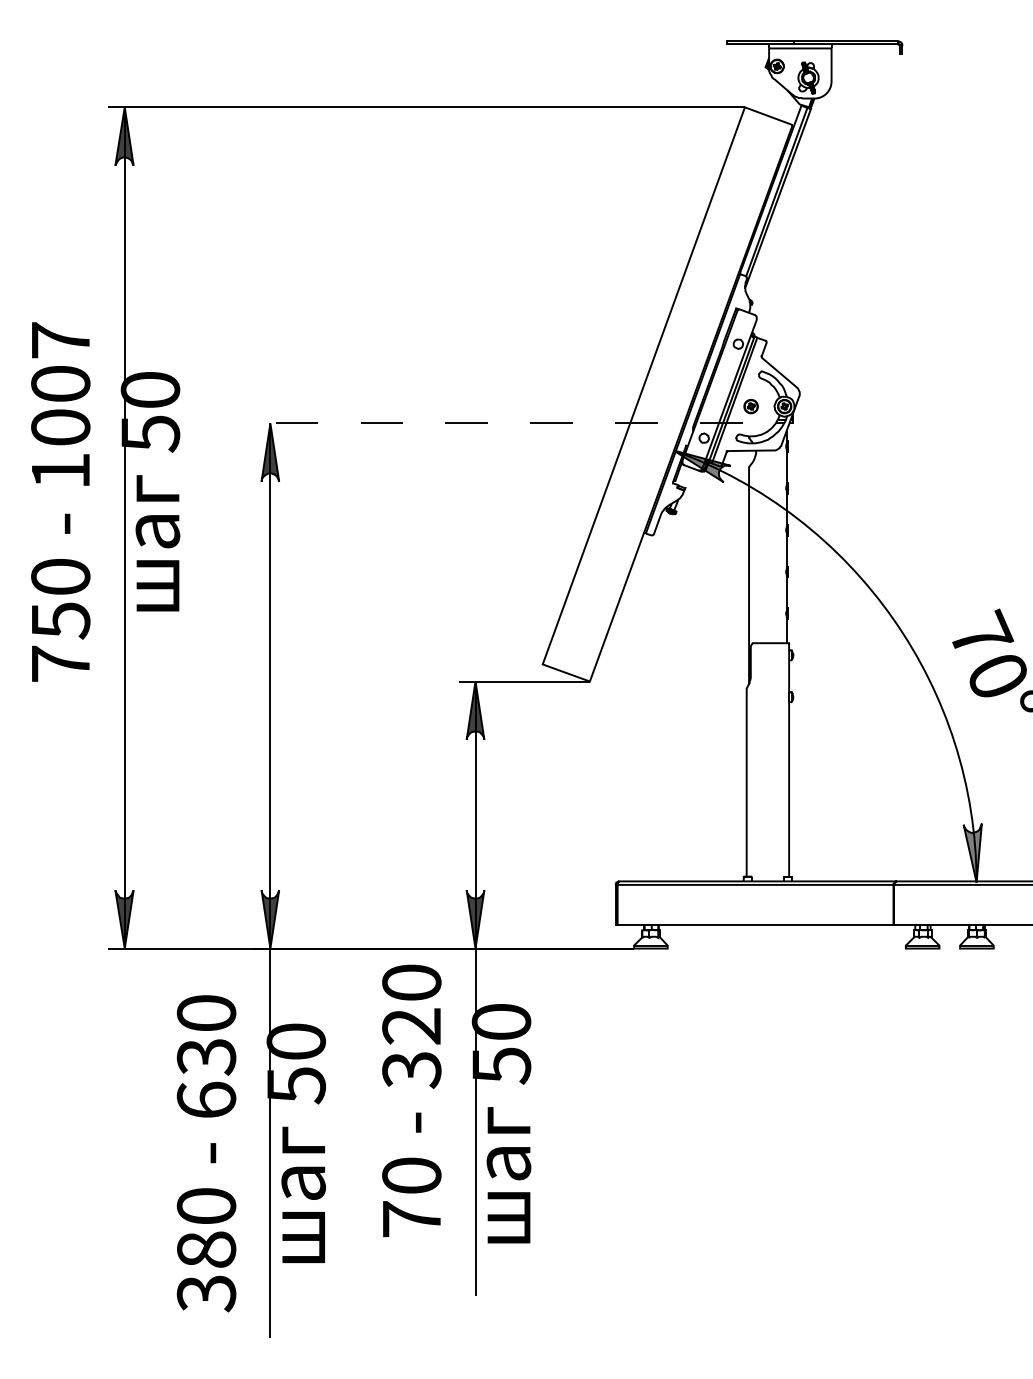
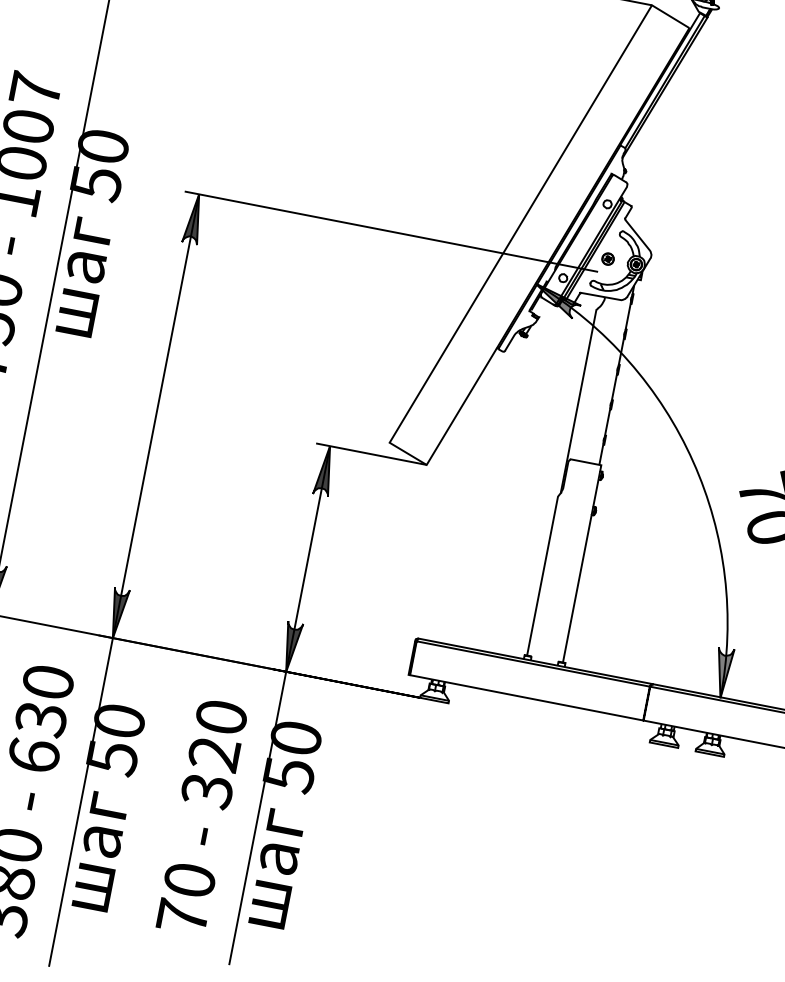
line: (497, 423) -> (391, 231), dashed -> solid
text: (411, 1100) -> (201, 816), moved

